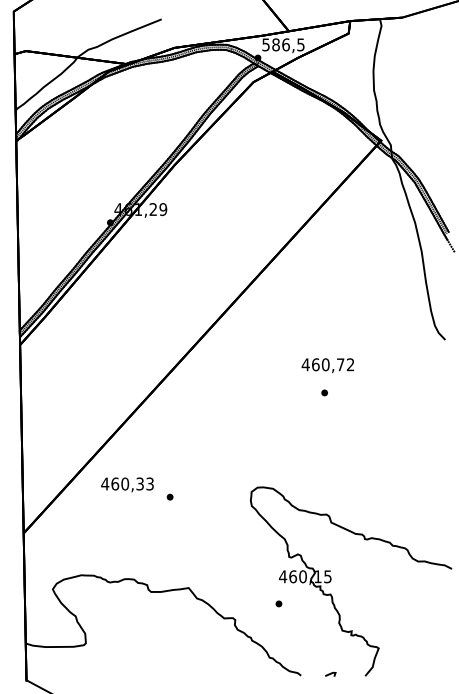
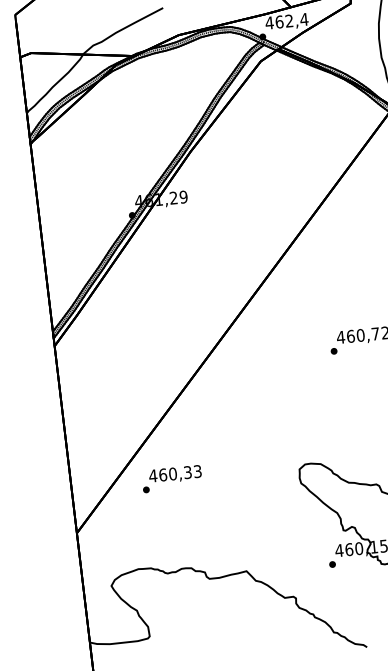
text: (283, 44) -> (286, 20), 586,5 -> 462,4
part: (324, 392) -> (333, 350), moved
part: (169, 496) -> (145, 489), moved
part: (278, 603) -> (332, 564), moved

